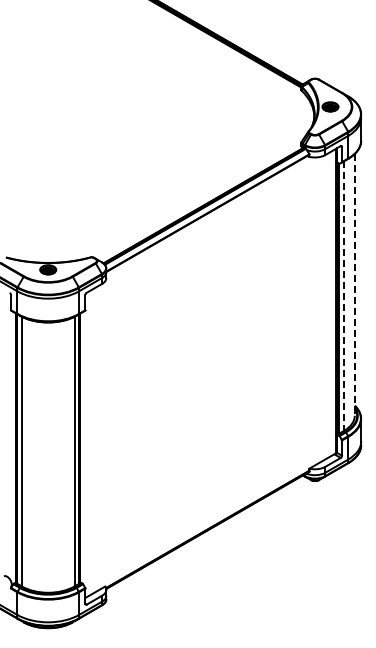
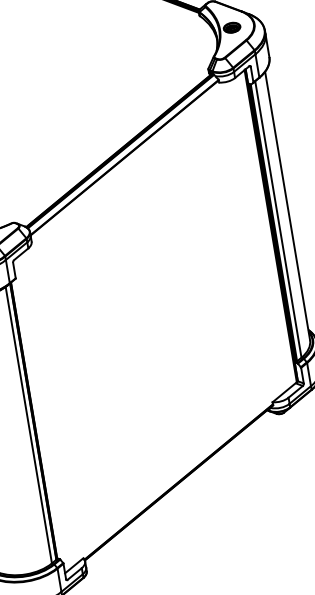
line: (354, 284) -> (287, 205), dashed -> solid
line: (343, 296) -> (277, 219), dashed -> solid

